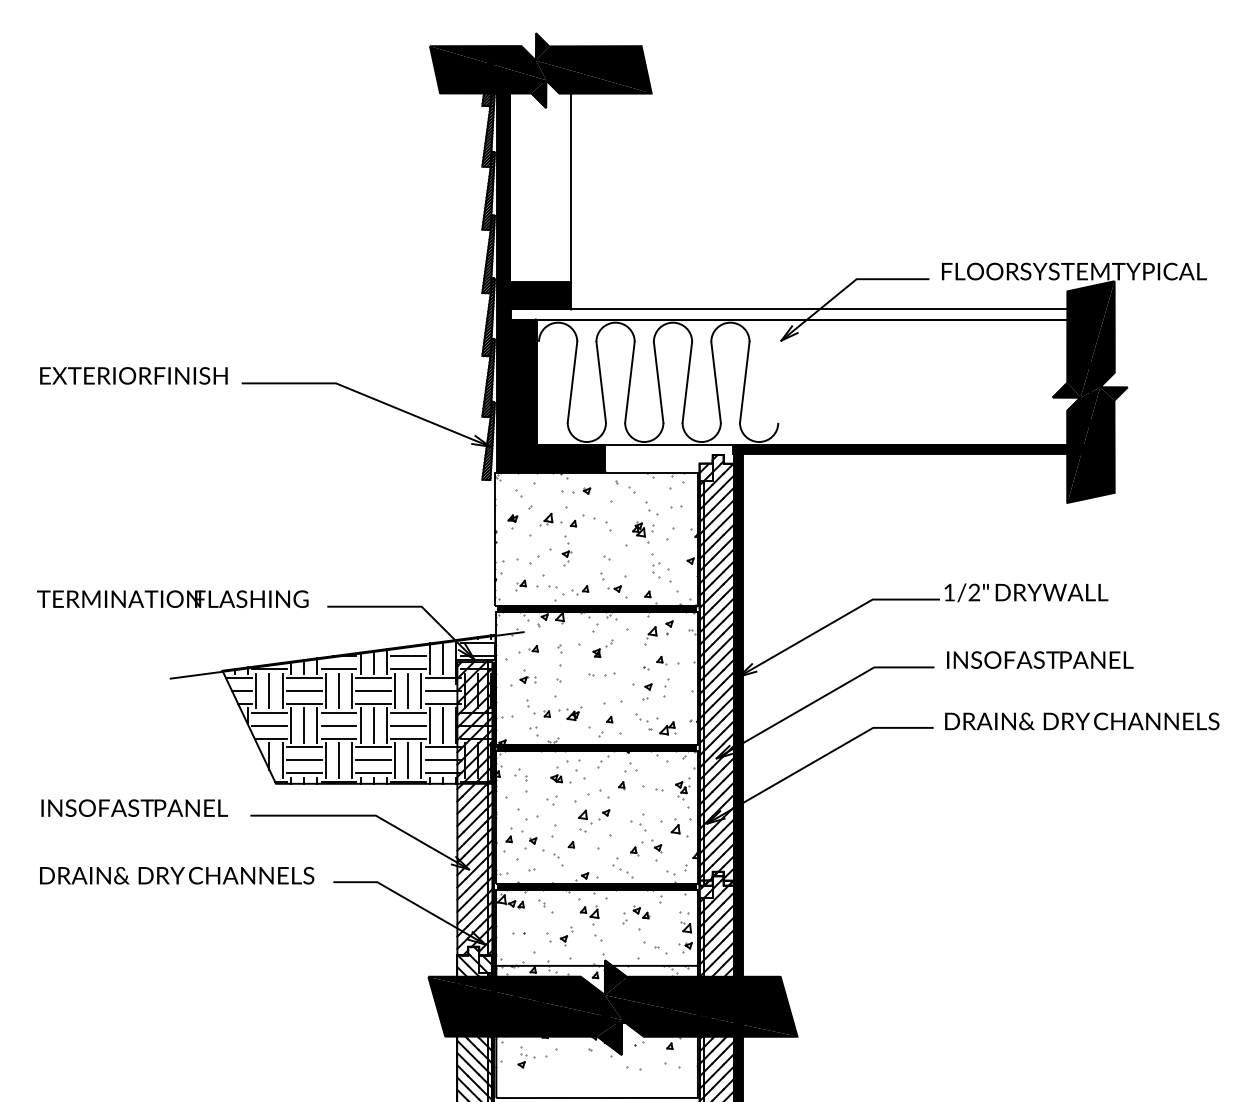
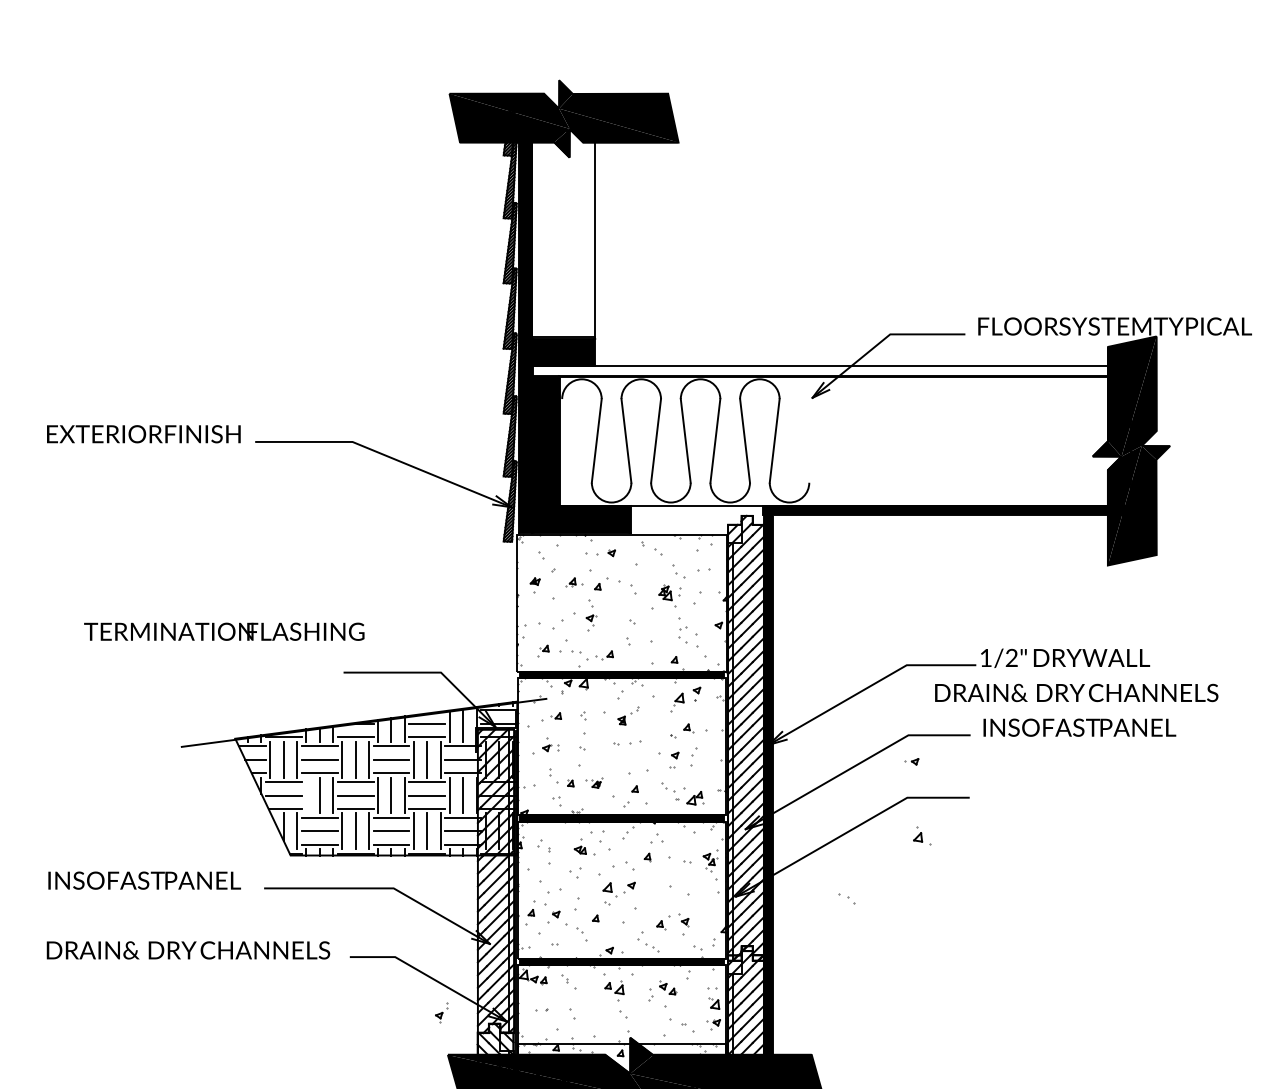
part: (550, 519) -> (574, 582), size x0.7
part: (614, 588) -> (911, 761), moved
text: (172, 598) -> (223, 631), moved
part: (570, 713) -> (594, 782), size x0.7
text: (1082, 721) -> (1076, 693), moved
line: (291, 725) -> (306, 795), removed
part: (638, 825) -> (846, 898), moved
part: (679, 827) -> (922, 835), moved
part: (566, 936) -> (441, 1013), moved

